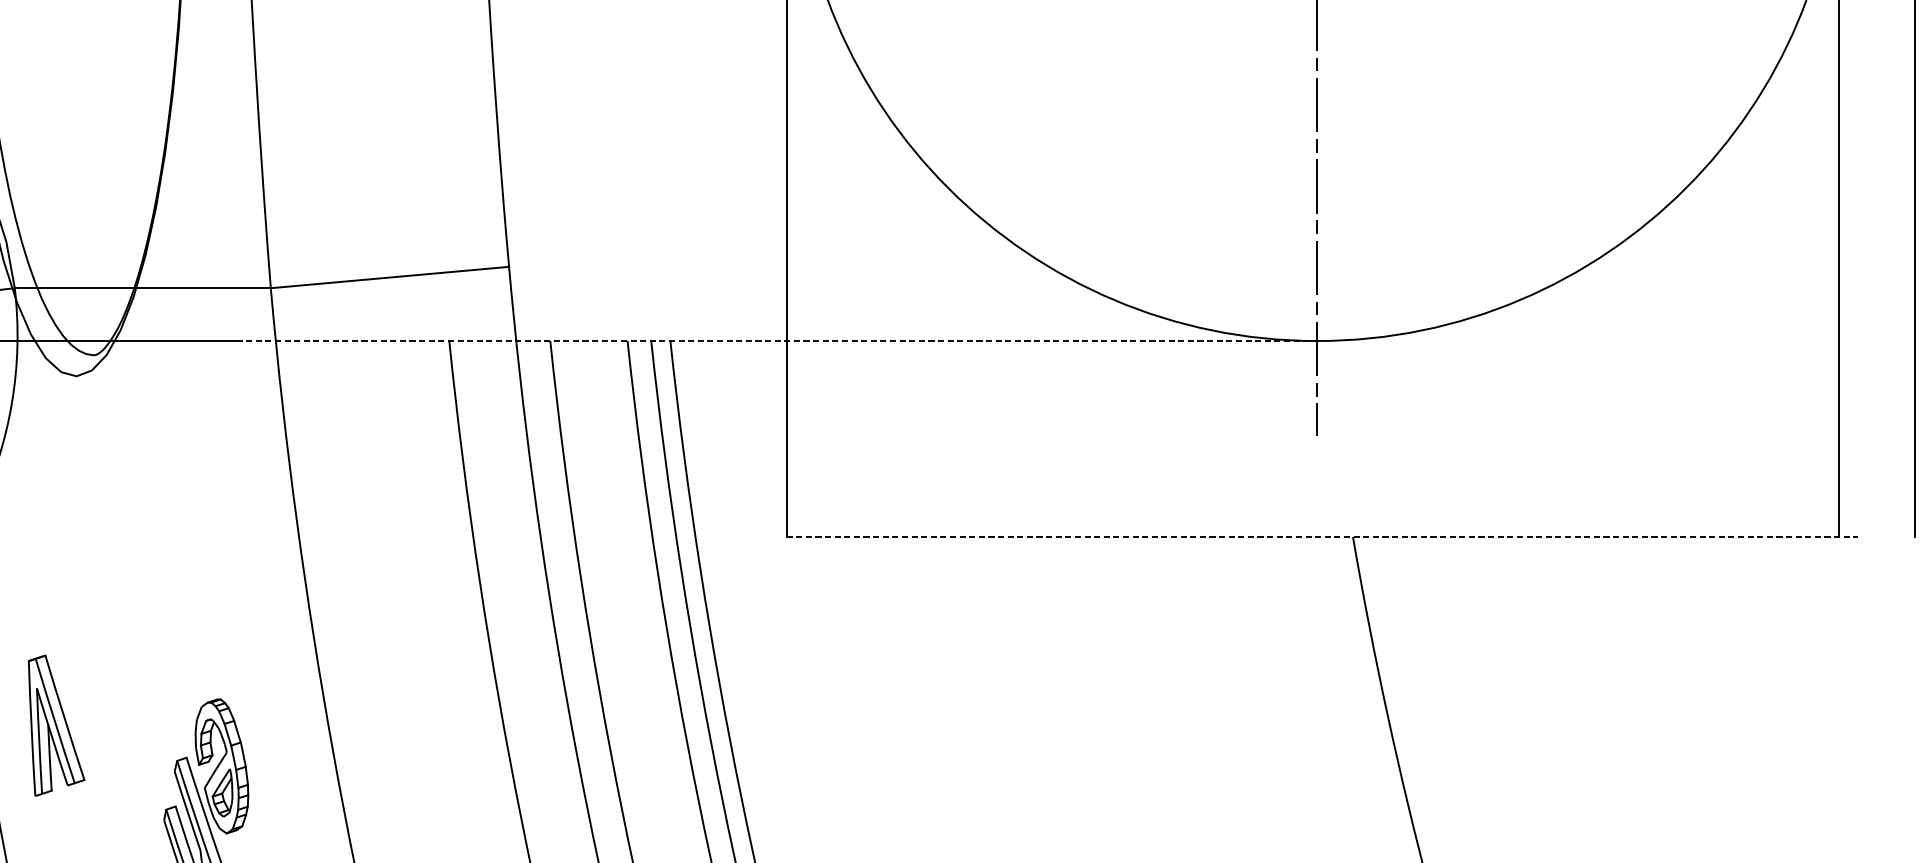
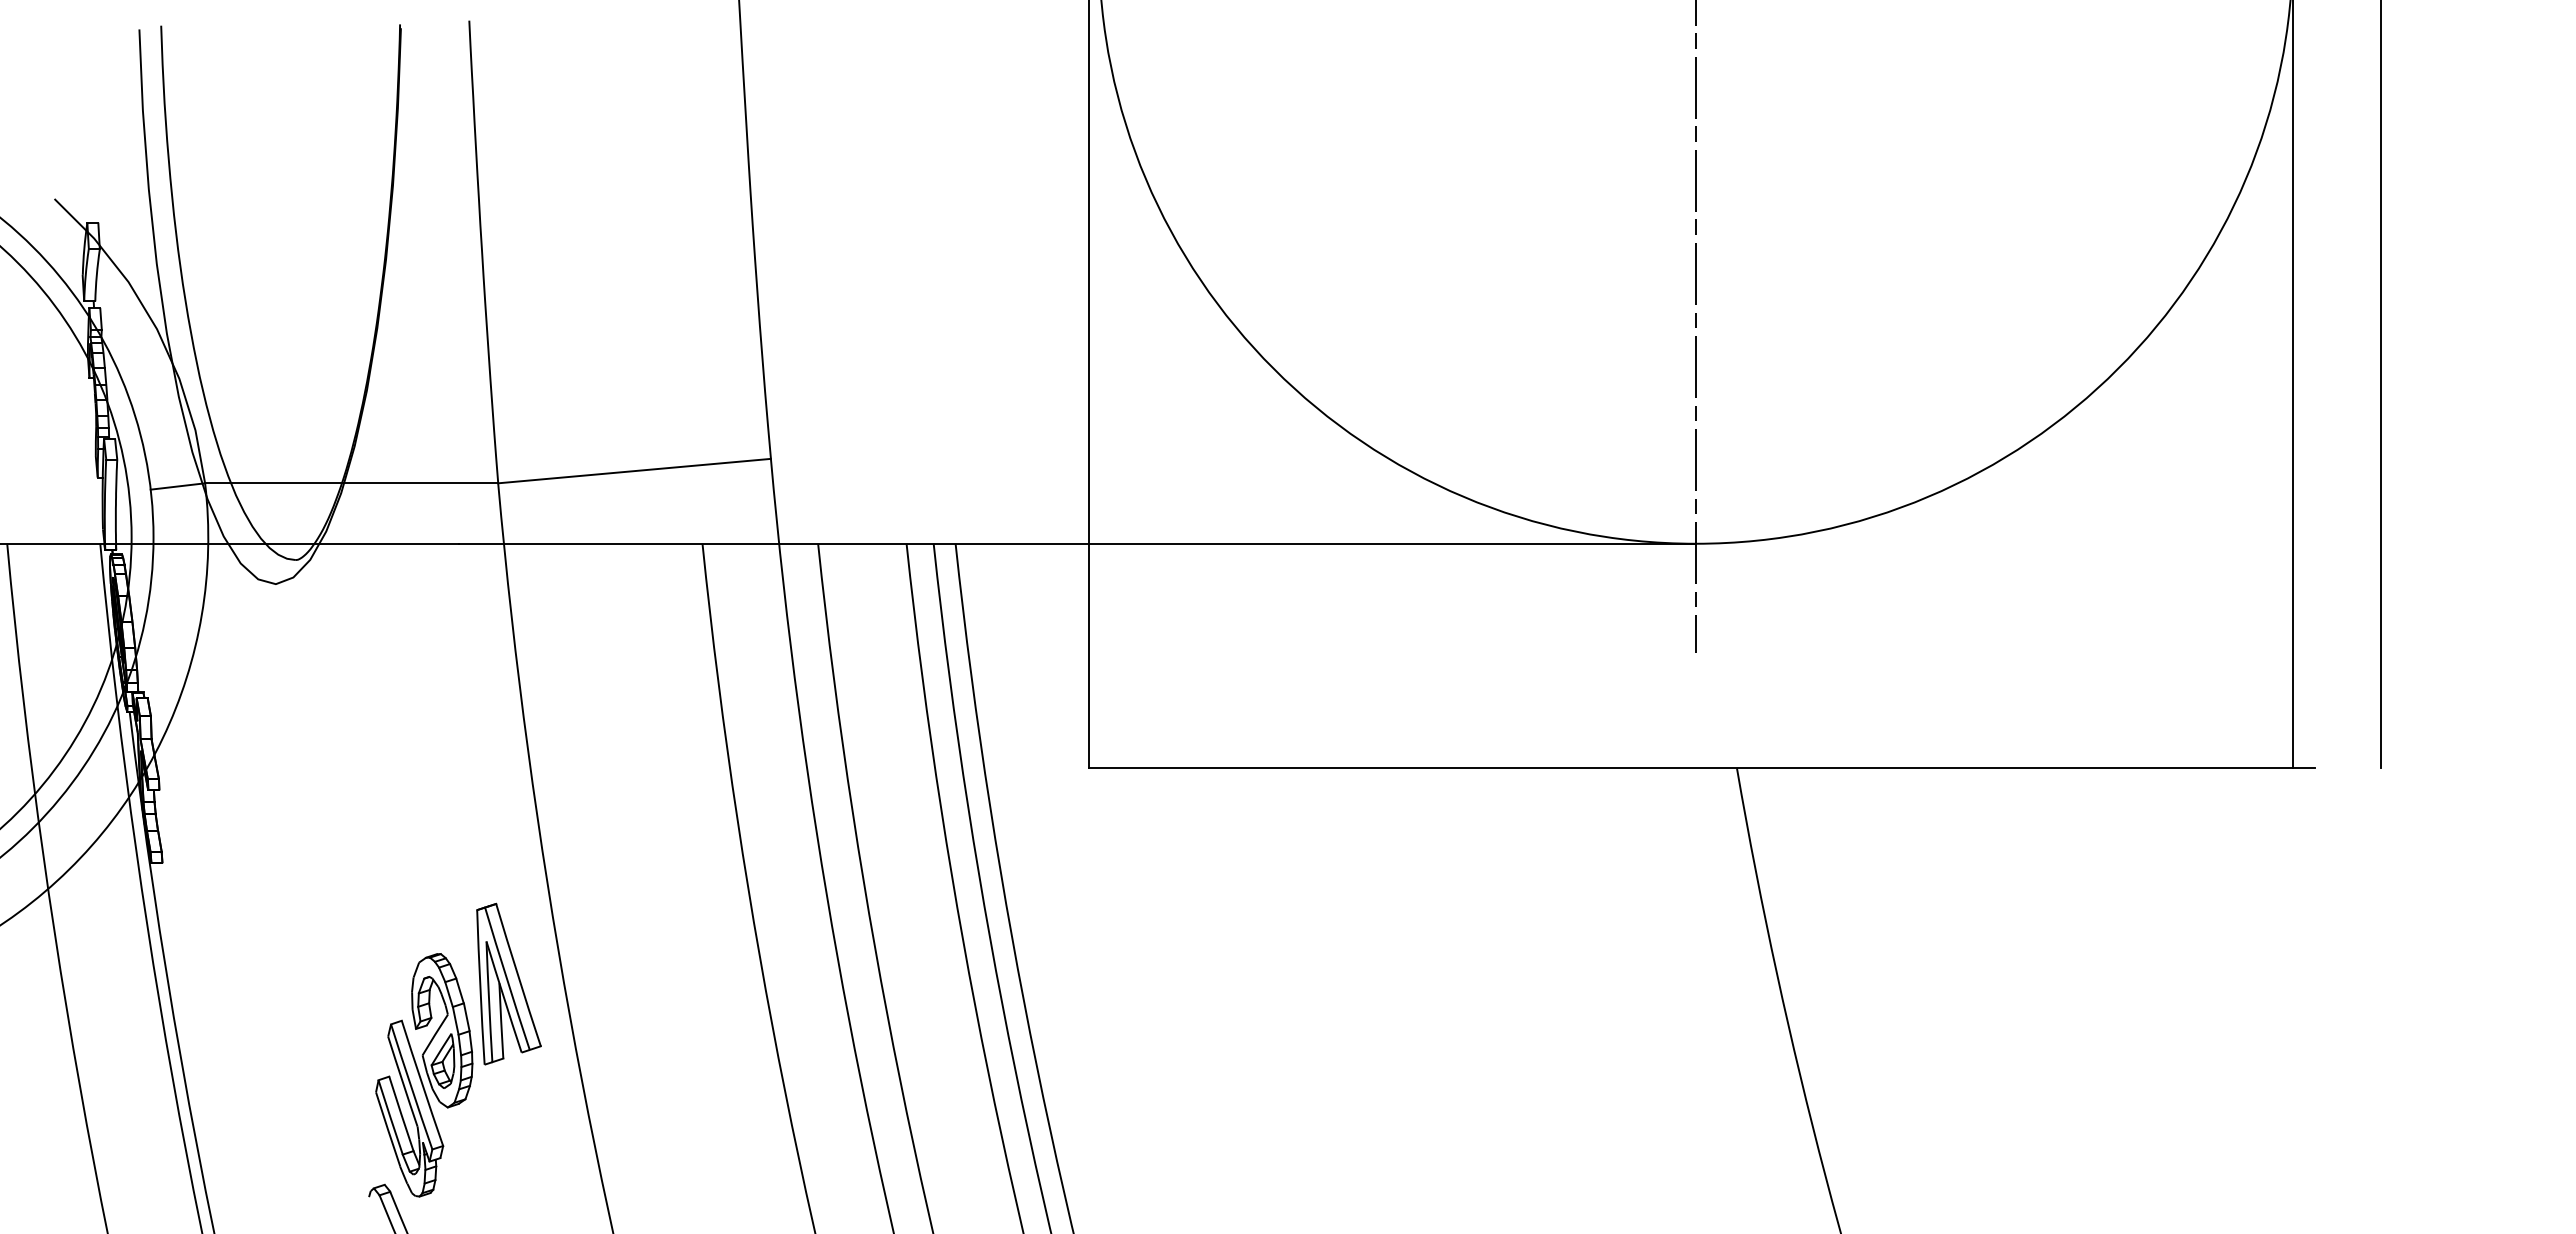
line: (776, 340) -> (1077, 543), dashed -> solid
line: (1322, 537) -> (1702, 768), dashed -> solid
part: (56, 725) -> (508, 983), moved

